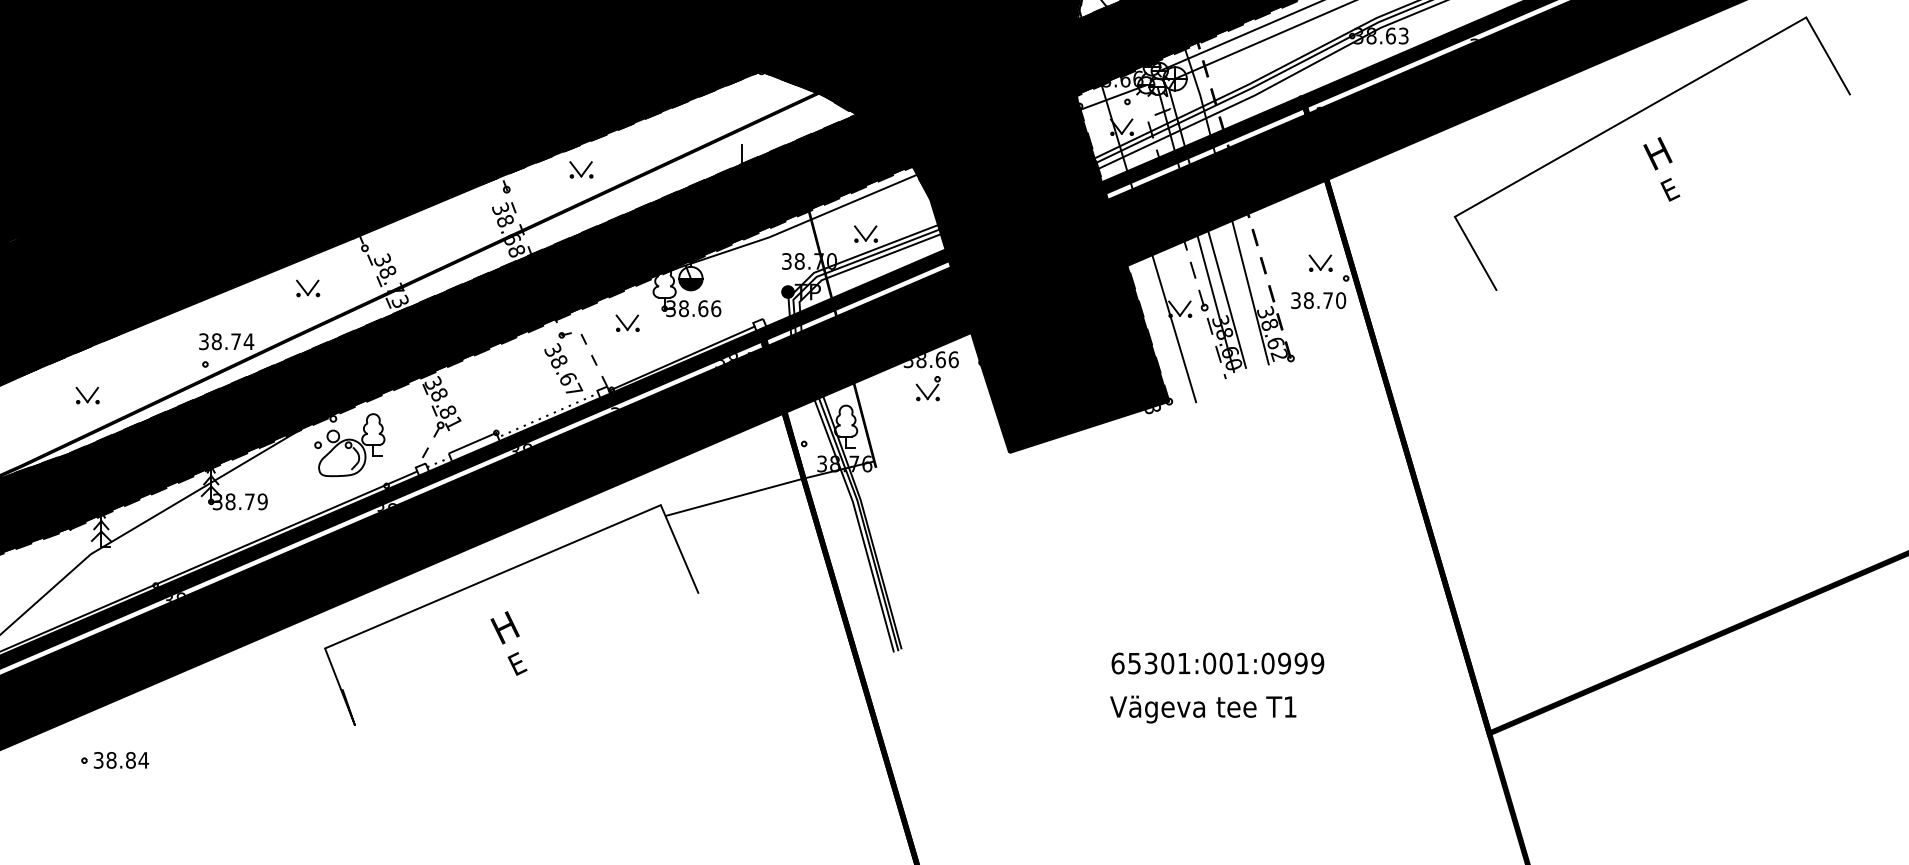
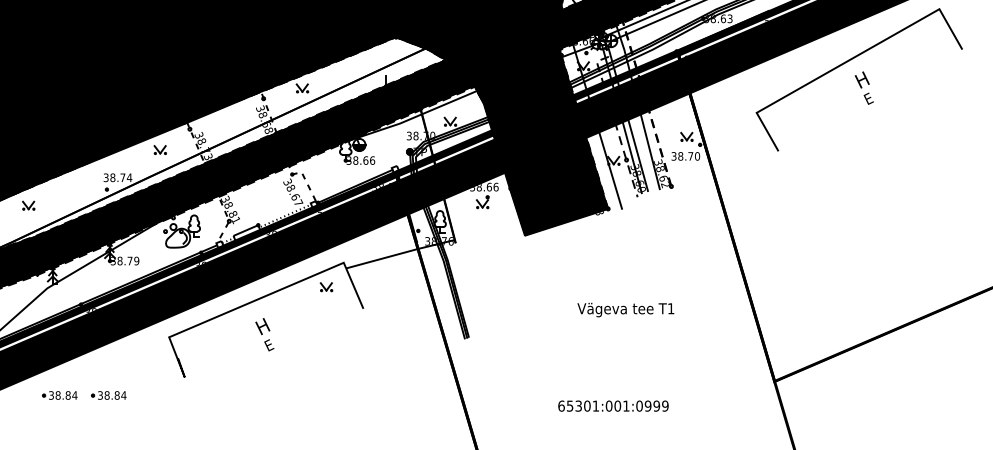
part: (627, 323) -> (326, 287), moved
part: (87, 395) -> (28, 205), moved
text: (1217, 662) -> (613, 405), moved
text: (1202, 708) -> (625, 309), moved
part: (208, 760) -> (108, 395), added

